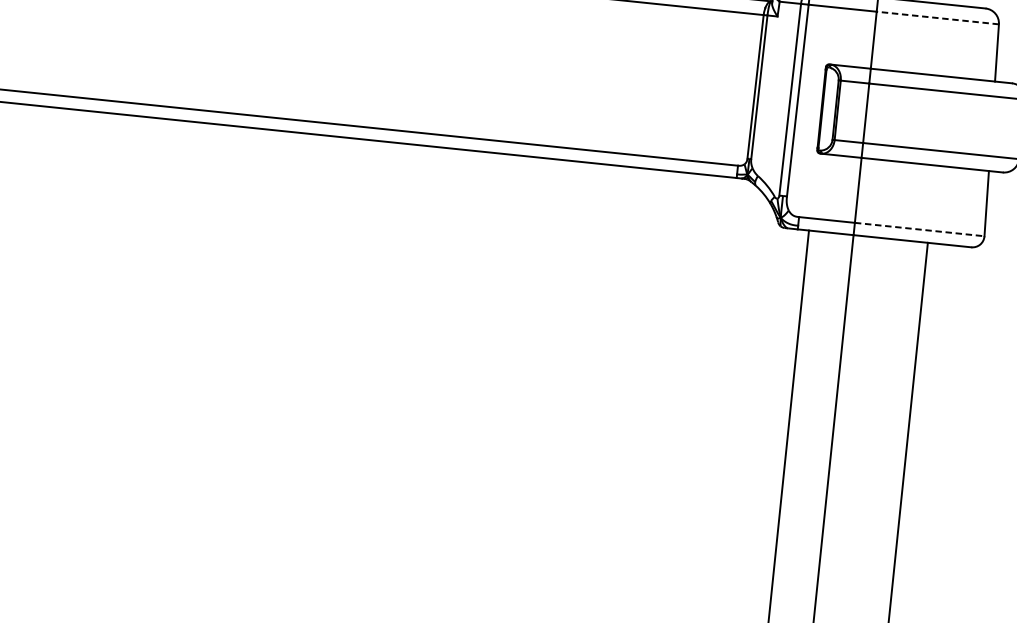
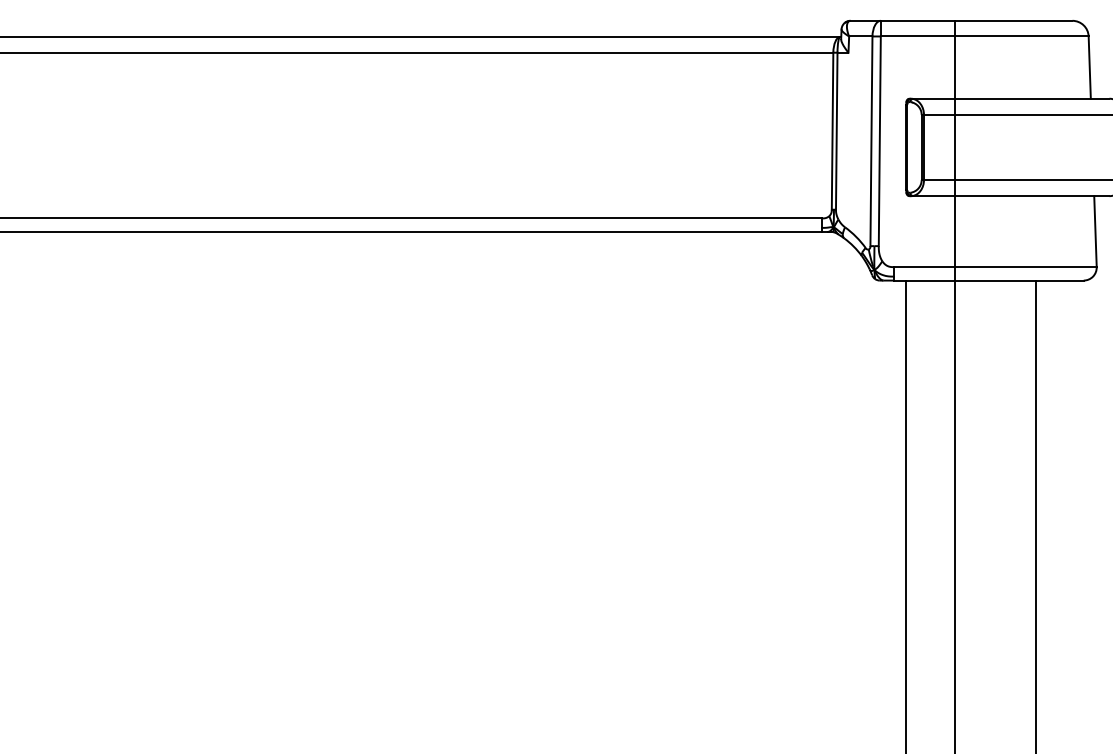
line: (937, 18) -> (1021, 36), dashed -> solid
line: (919, 229) -> (1025, 267), dashed -> solid

